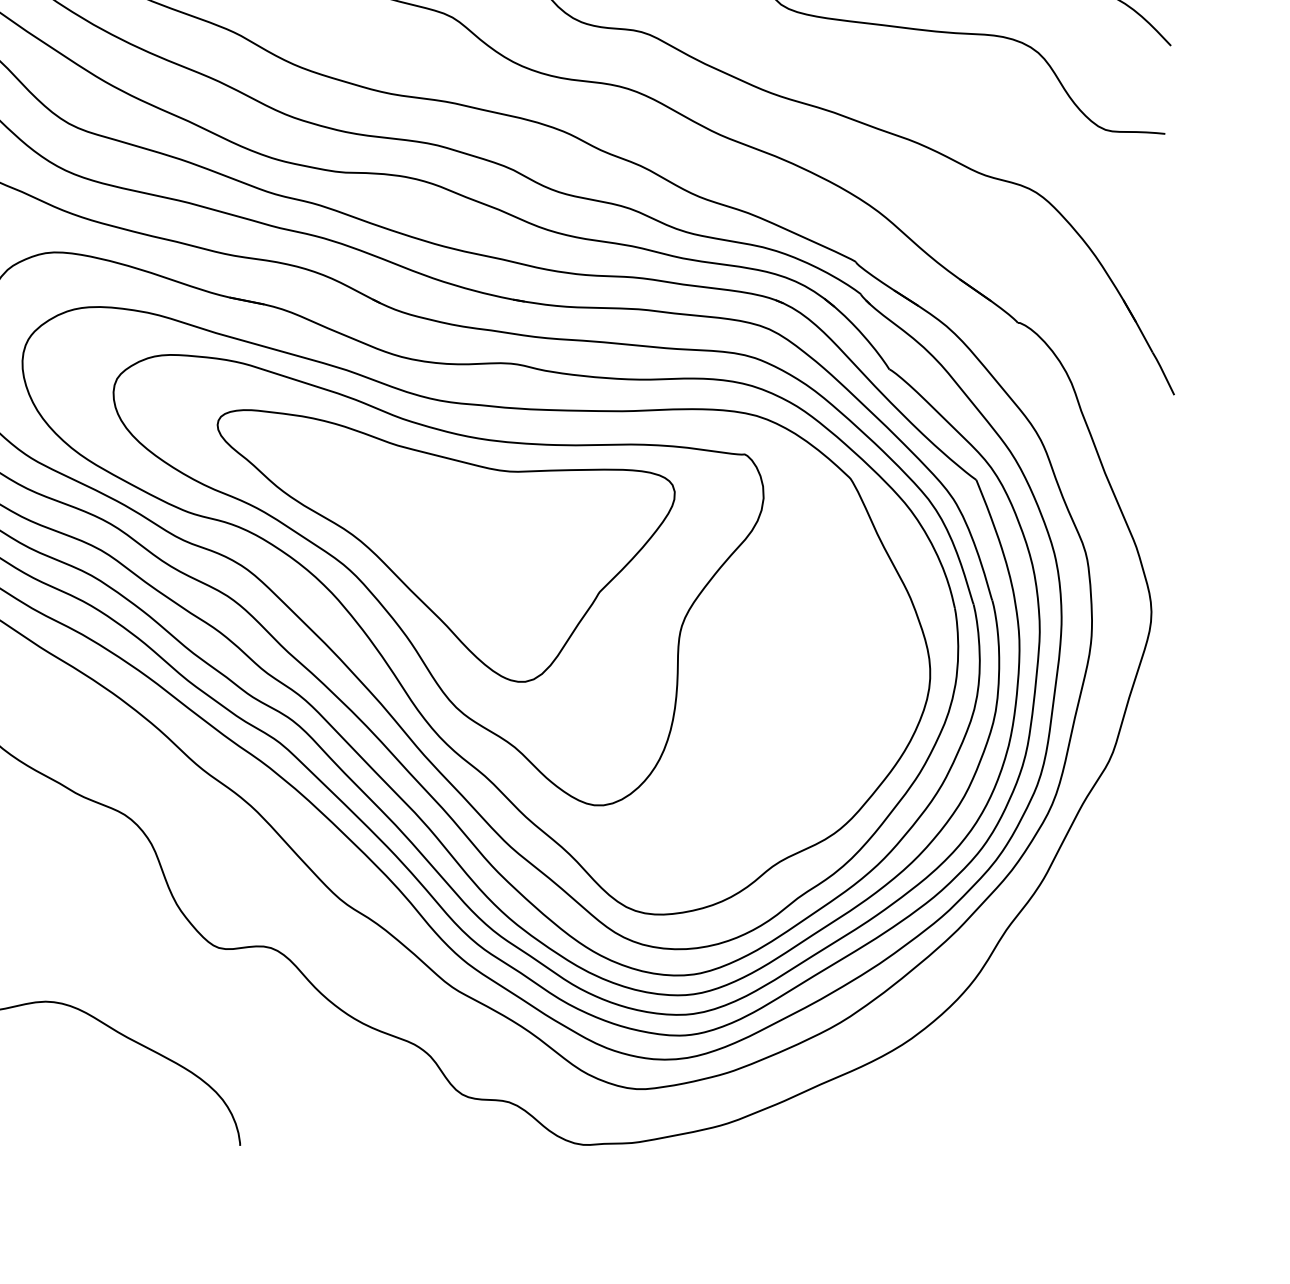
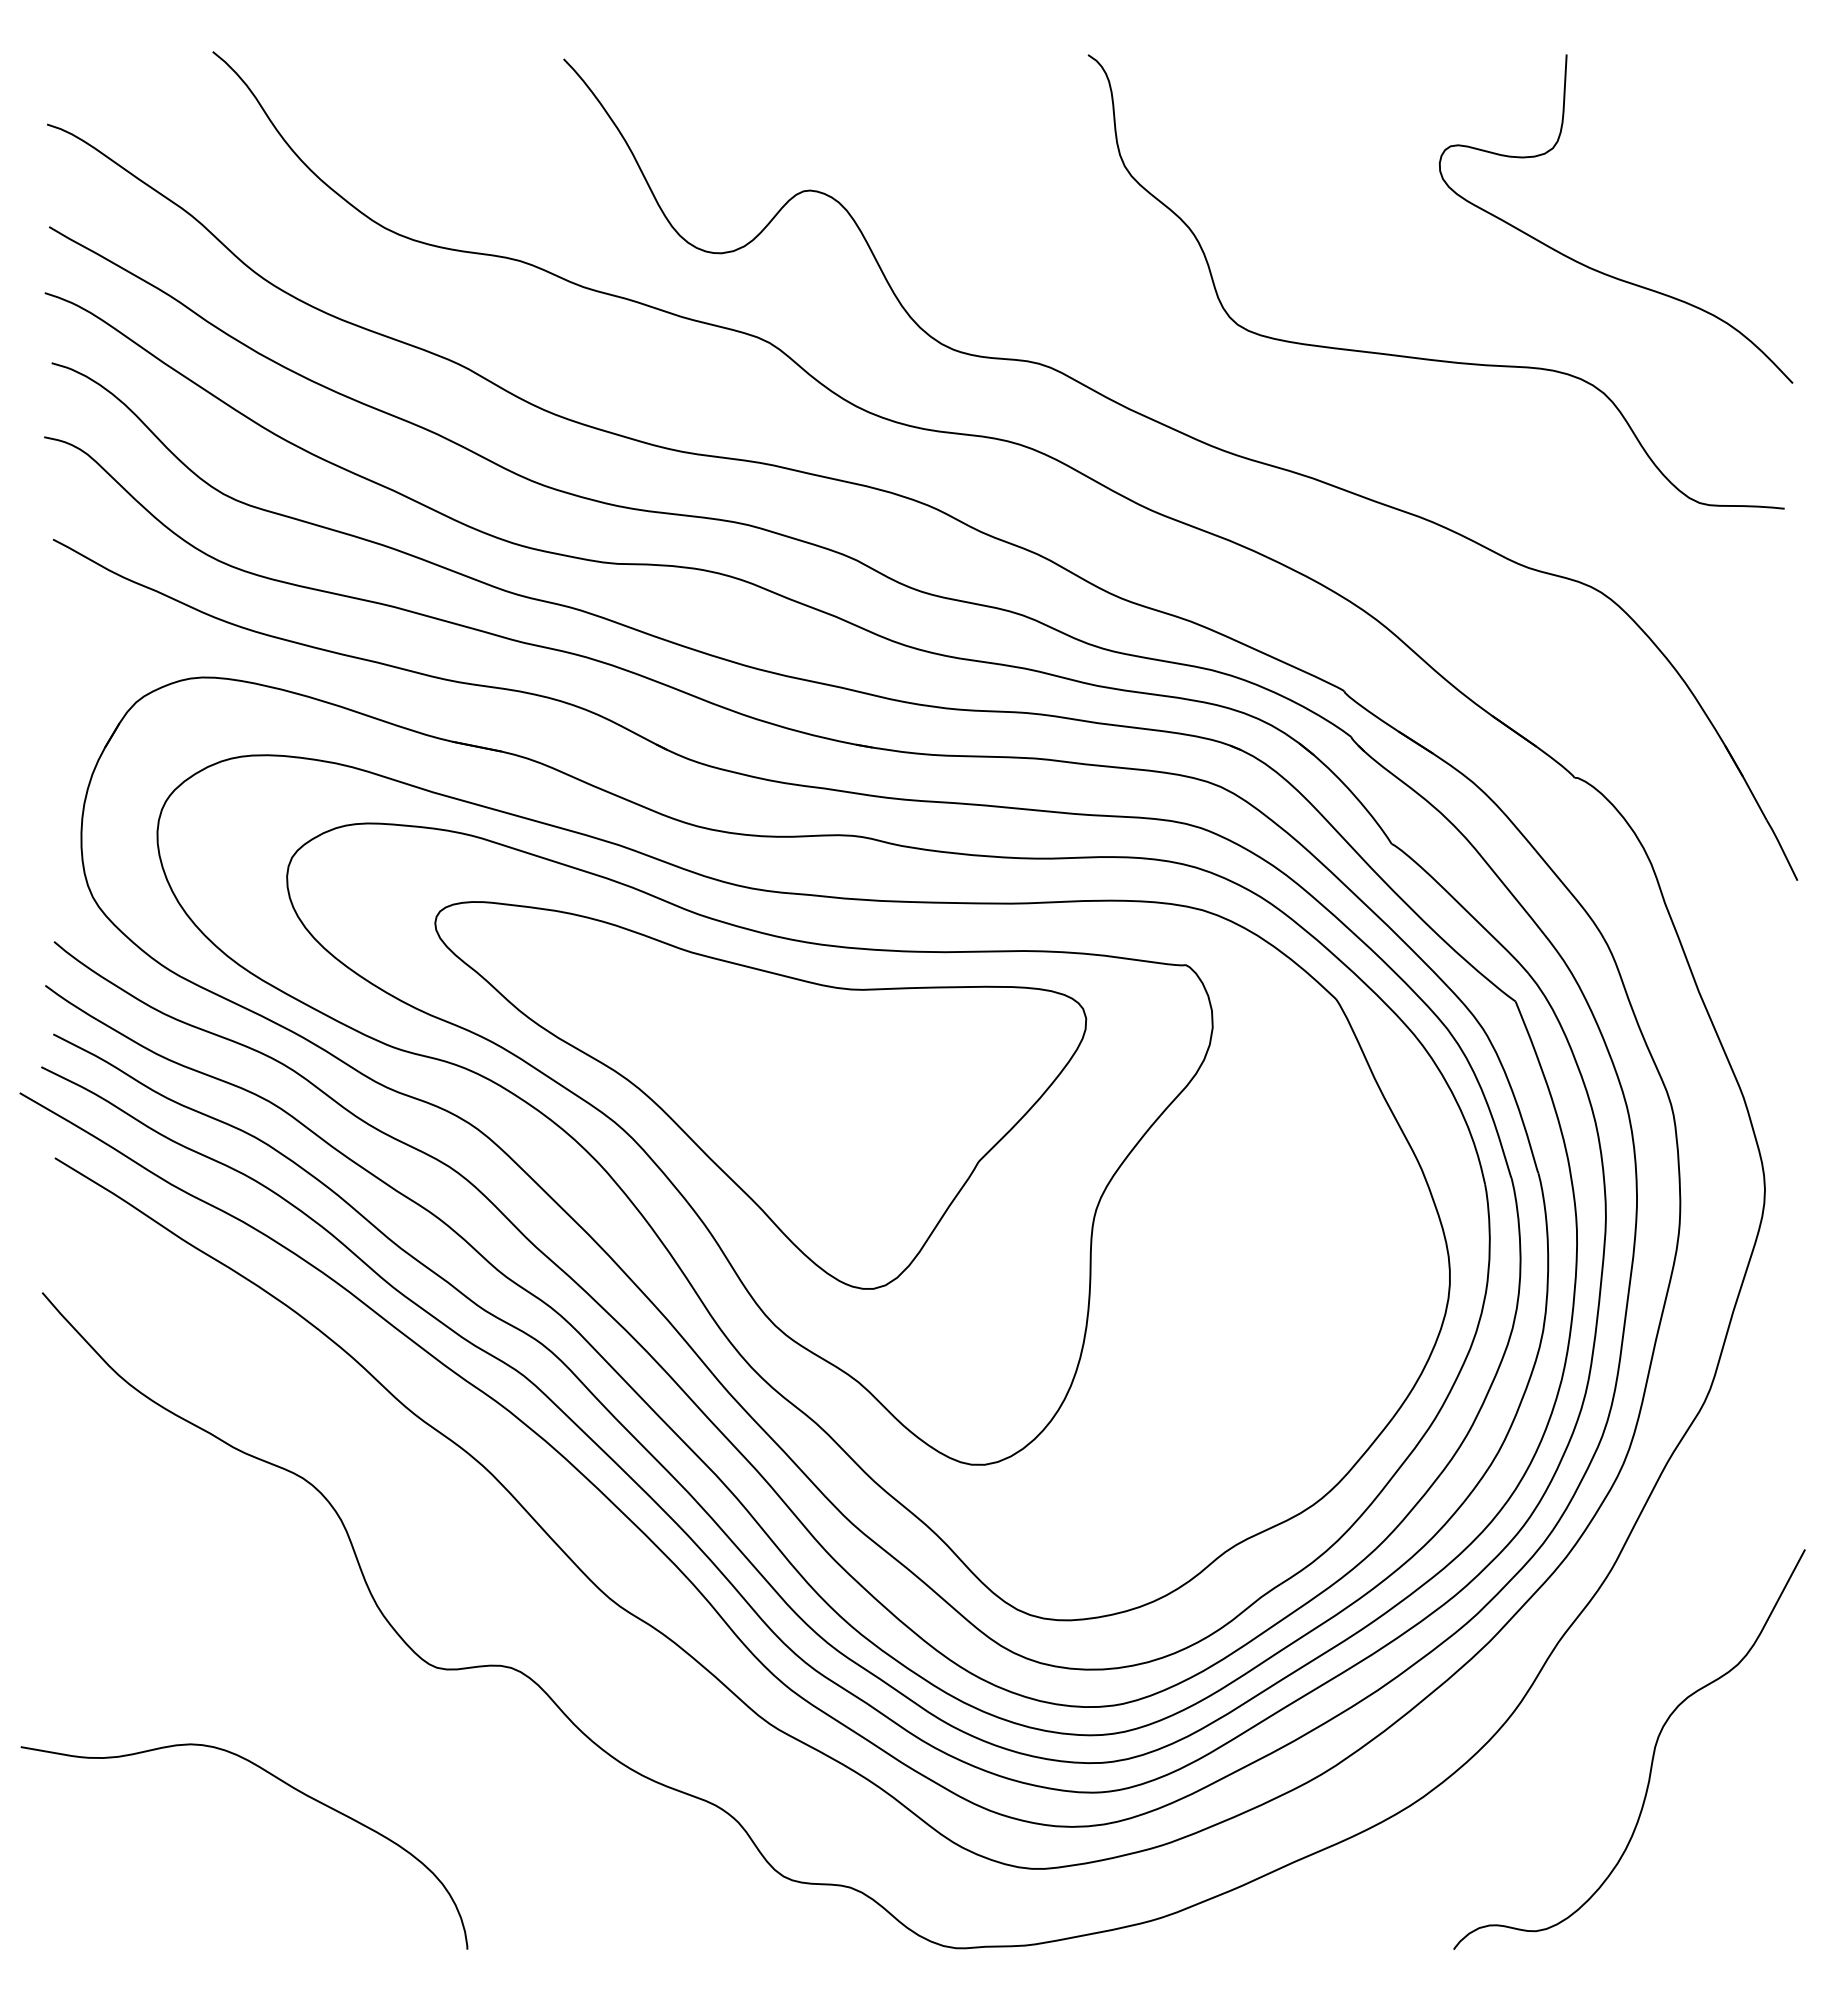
curve: (1072, 1008) -> (1652, 1754), added

